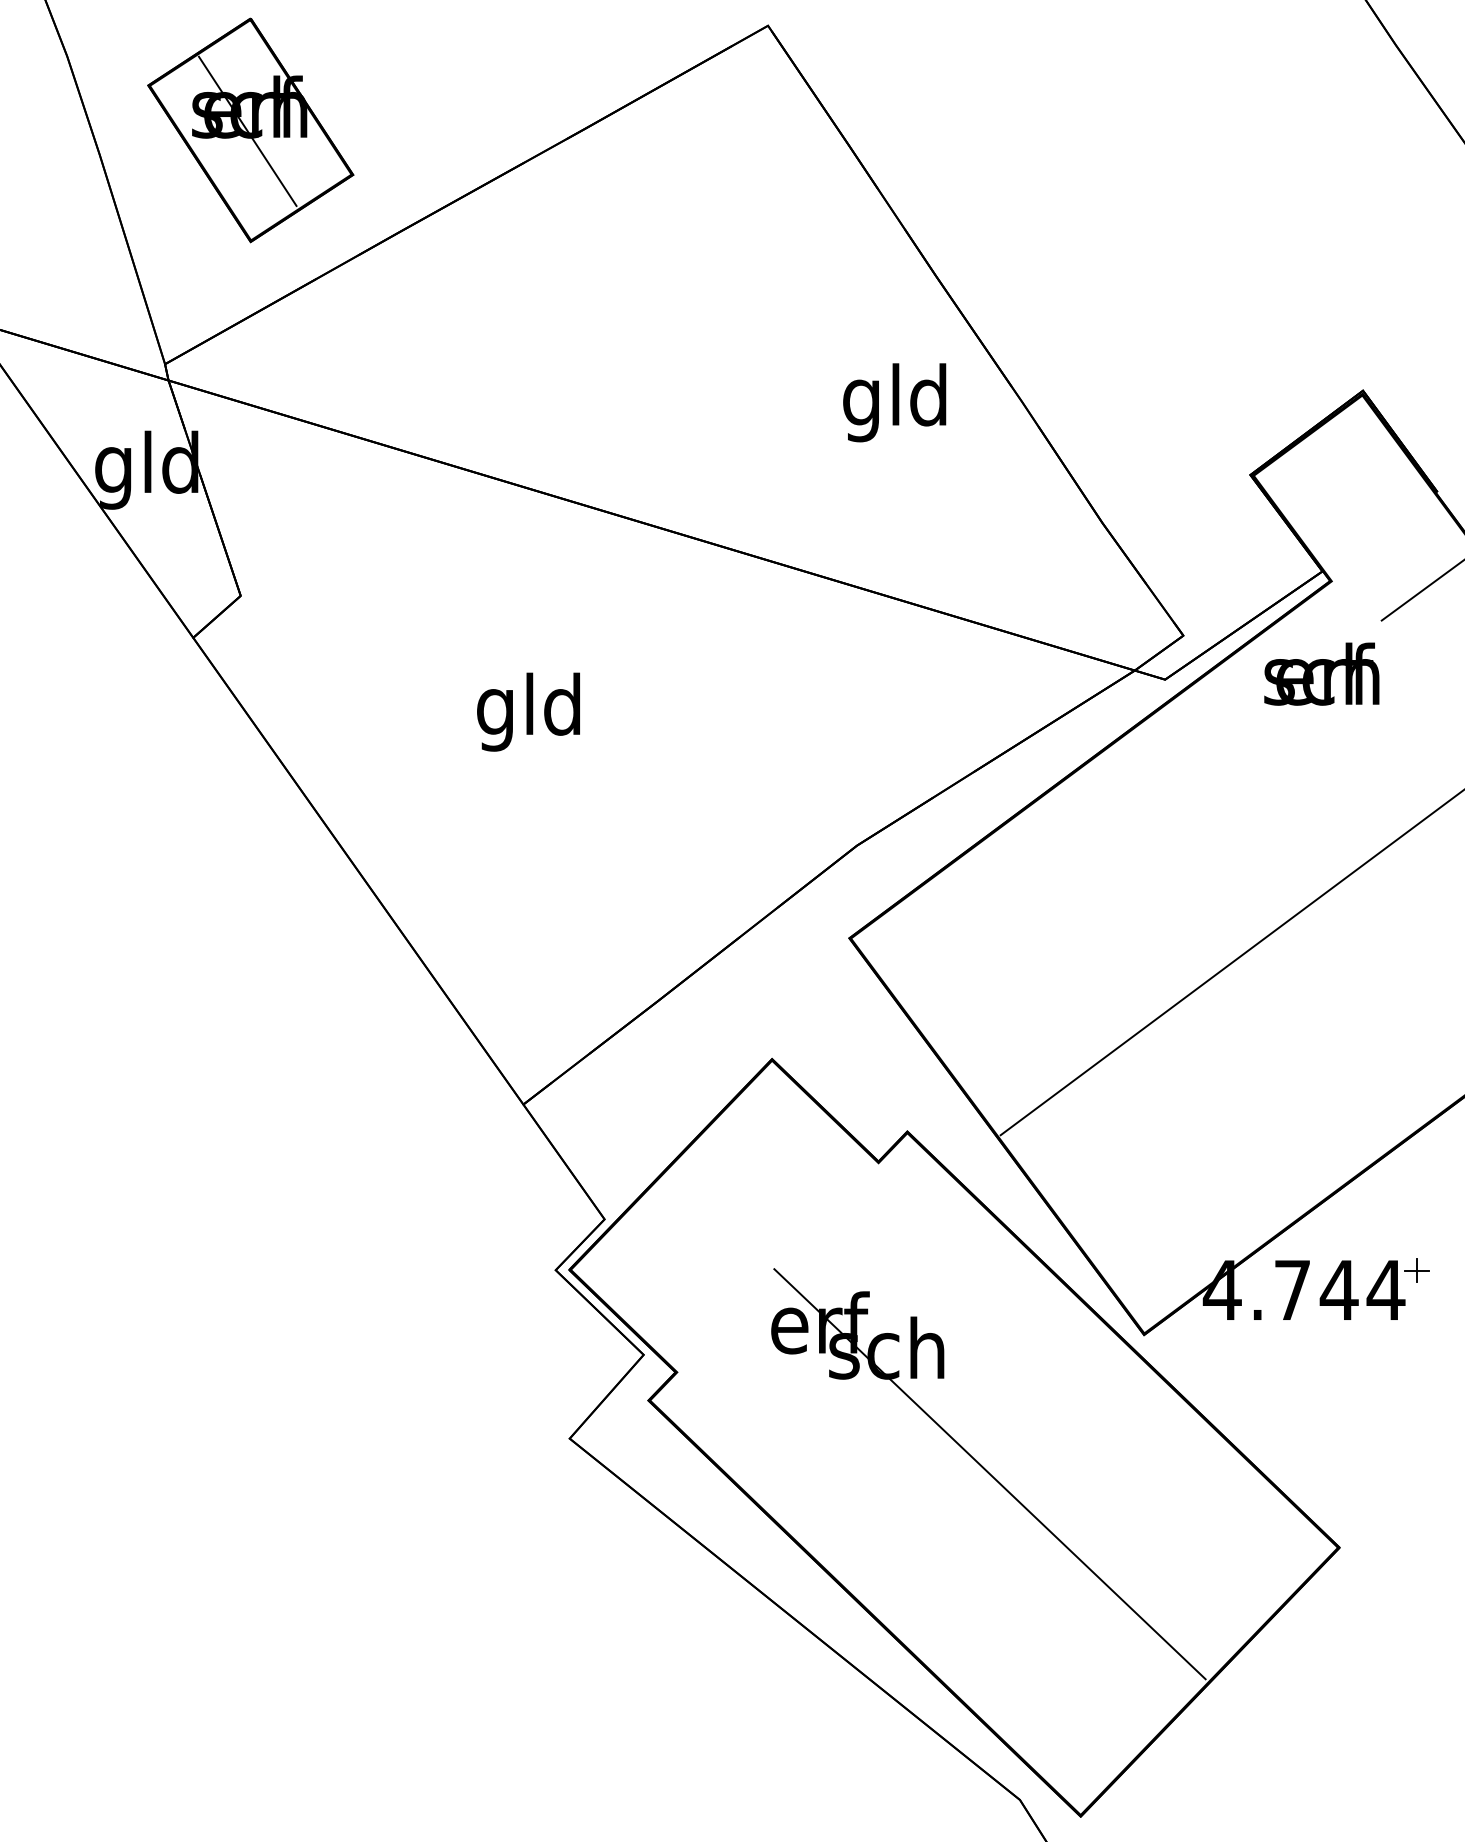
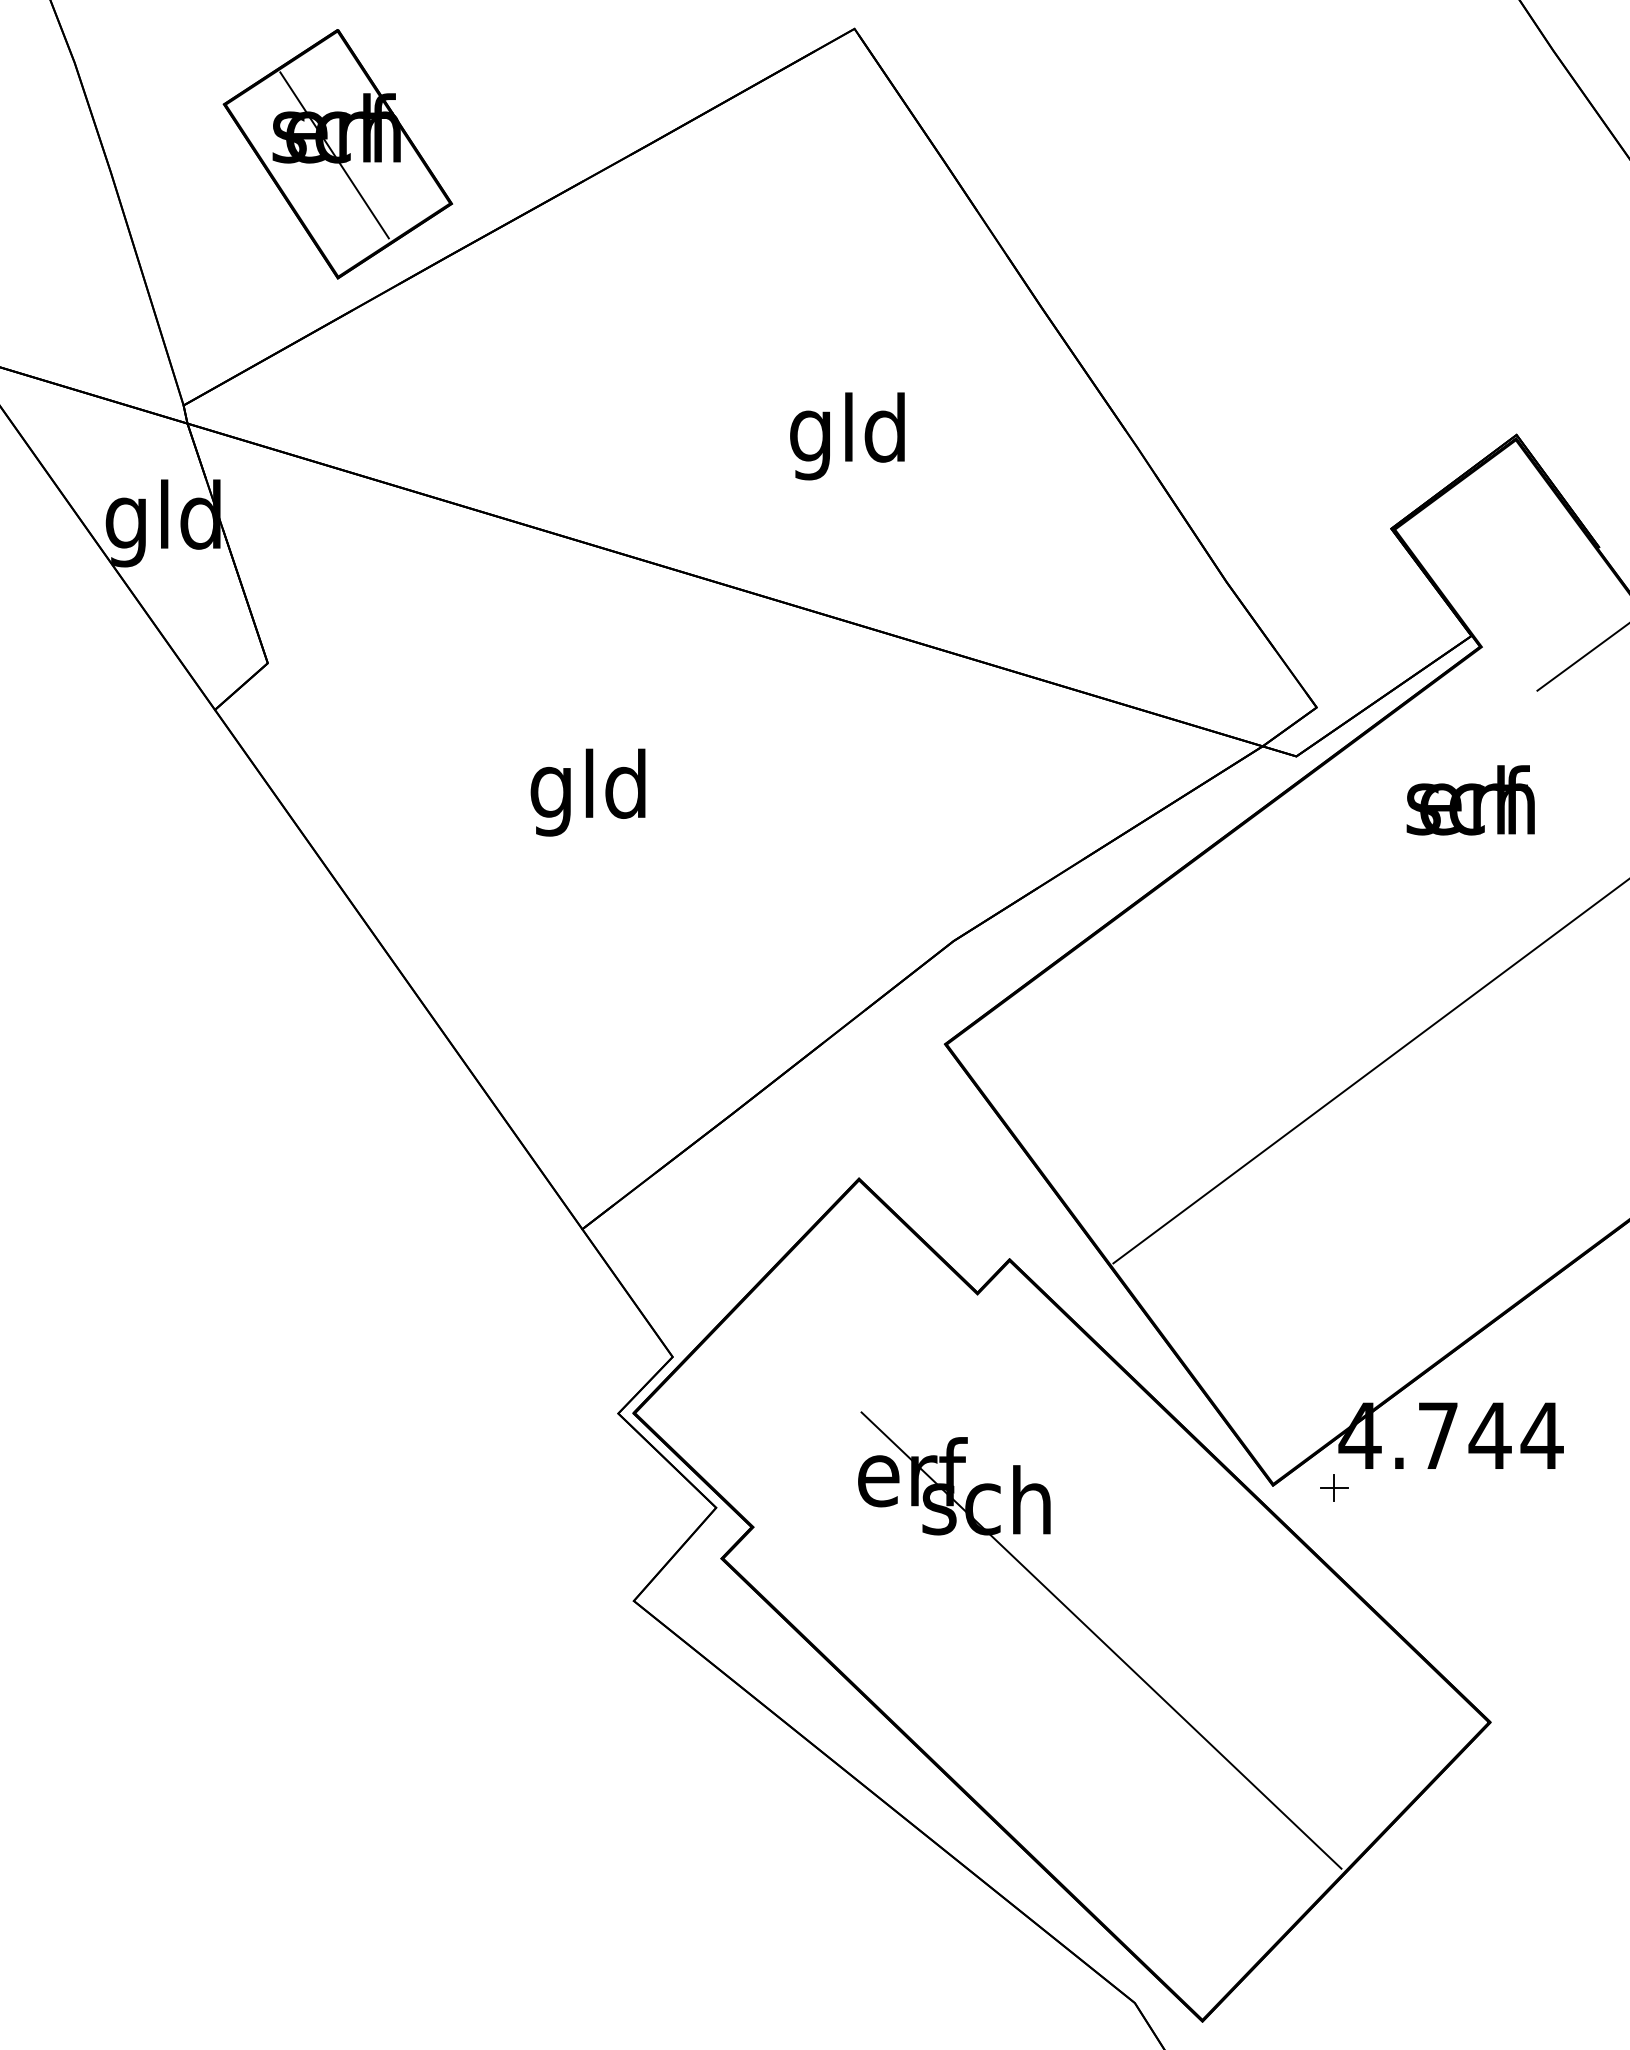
part: (250, 130) -> (337, 154), moved
text: (894, 402) -> (847, 436), moved
text: (1321, 674) -> (1470, 800), moved
part: (1416, 1270) -> (1334, 1487), moved

